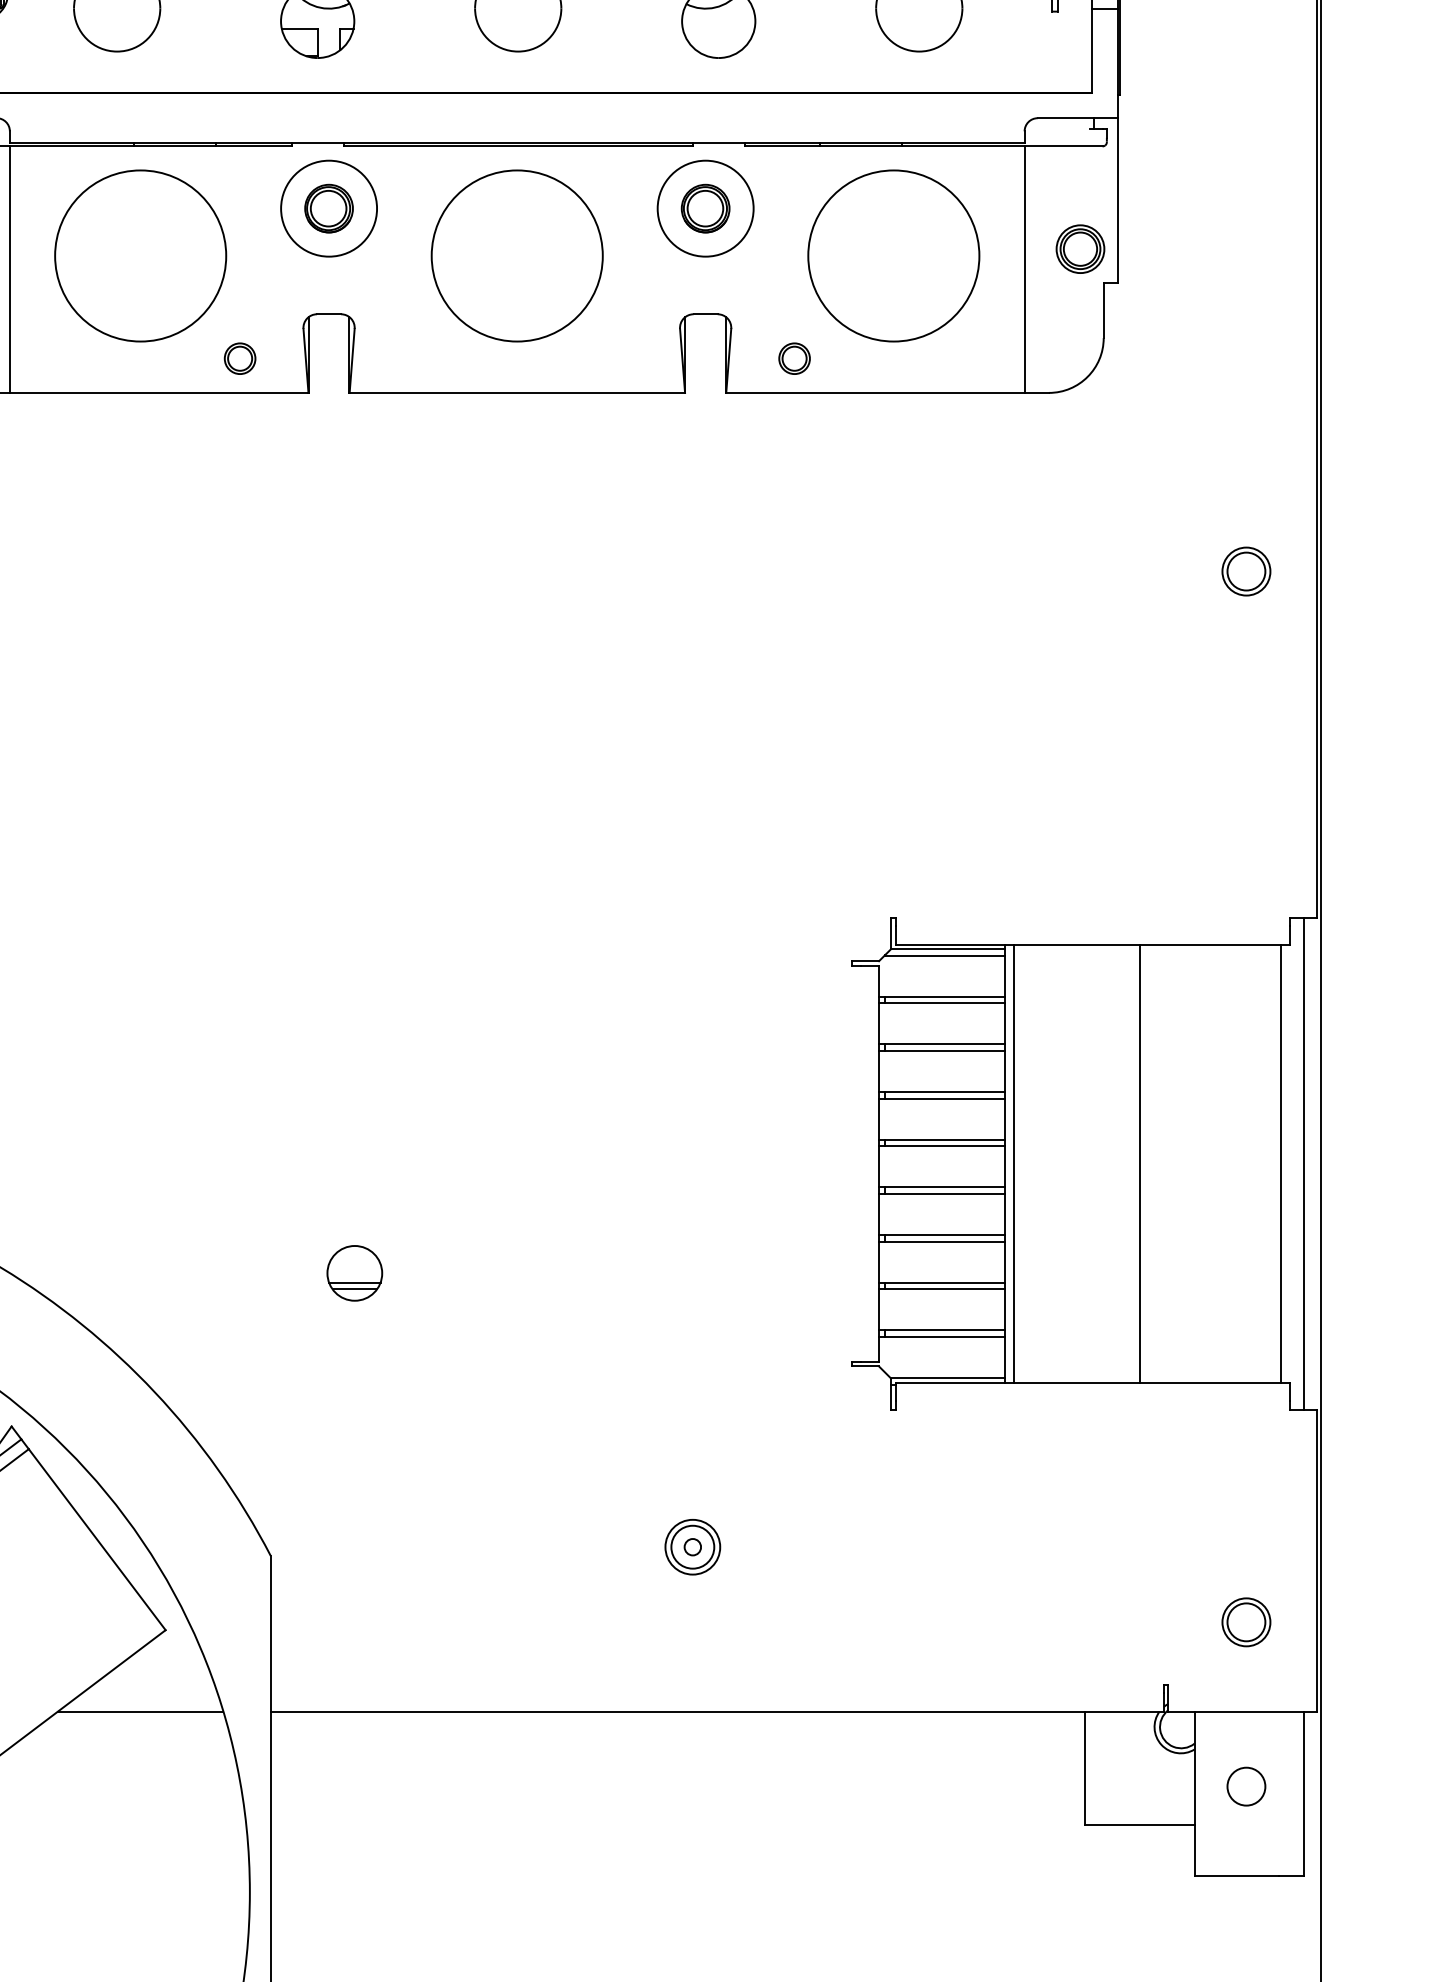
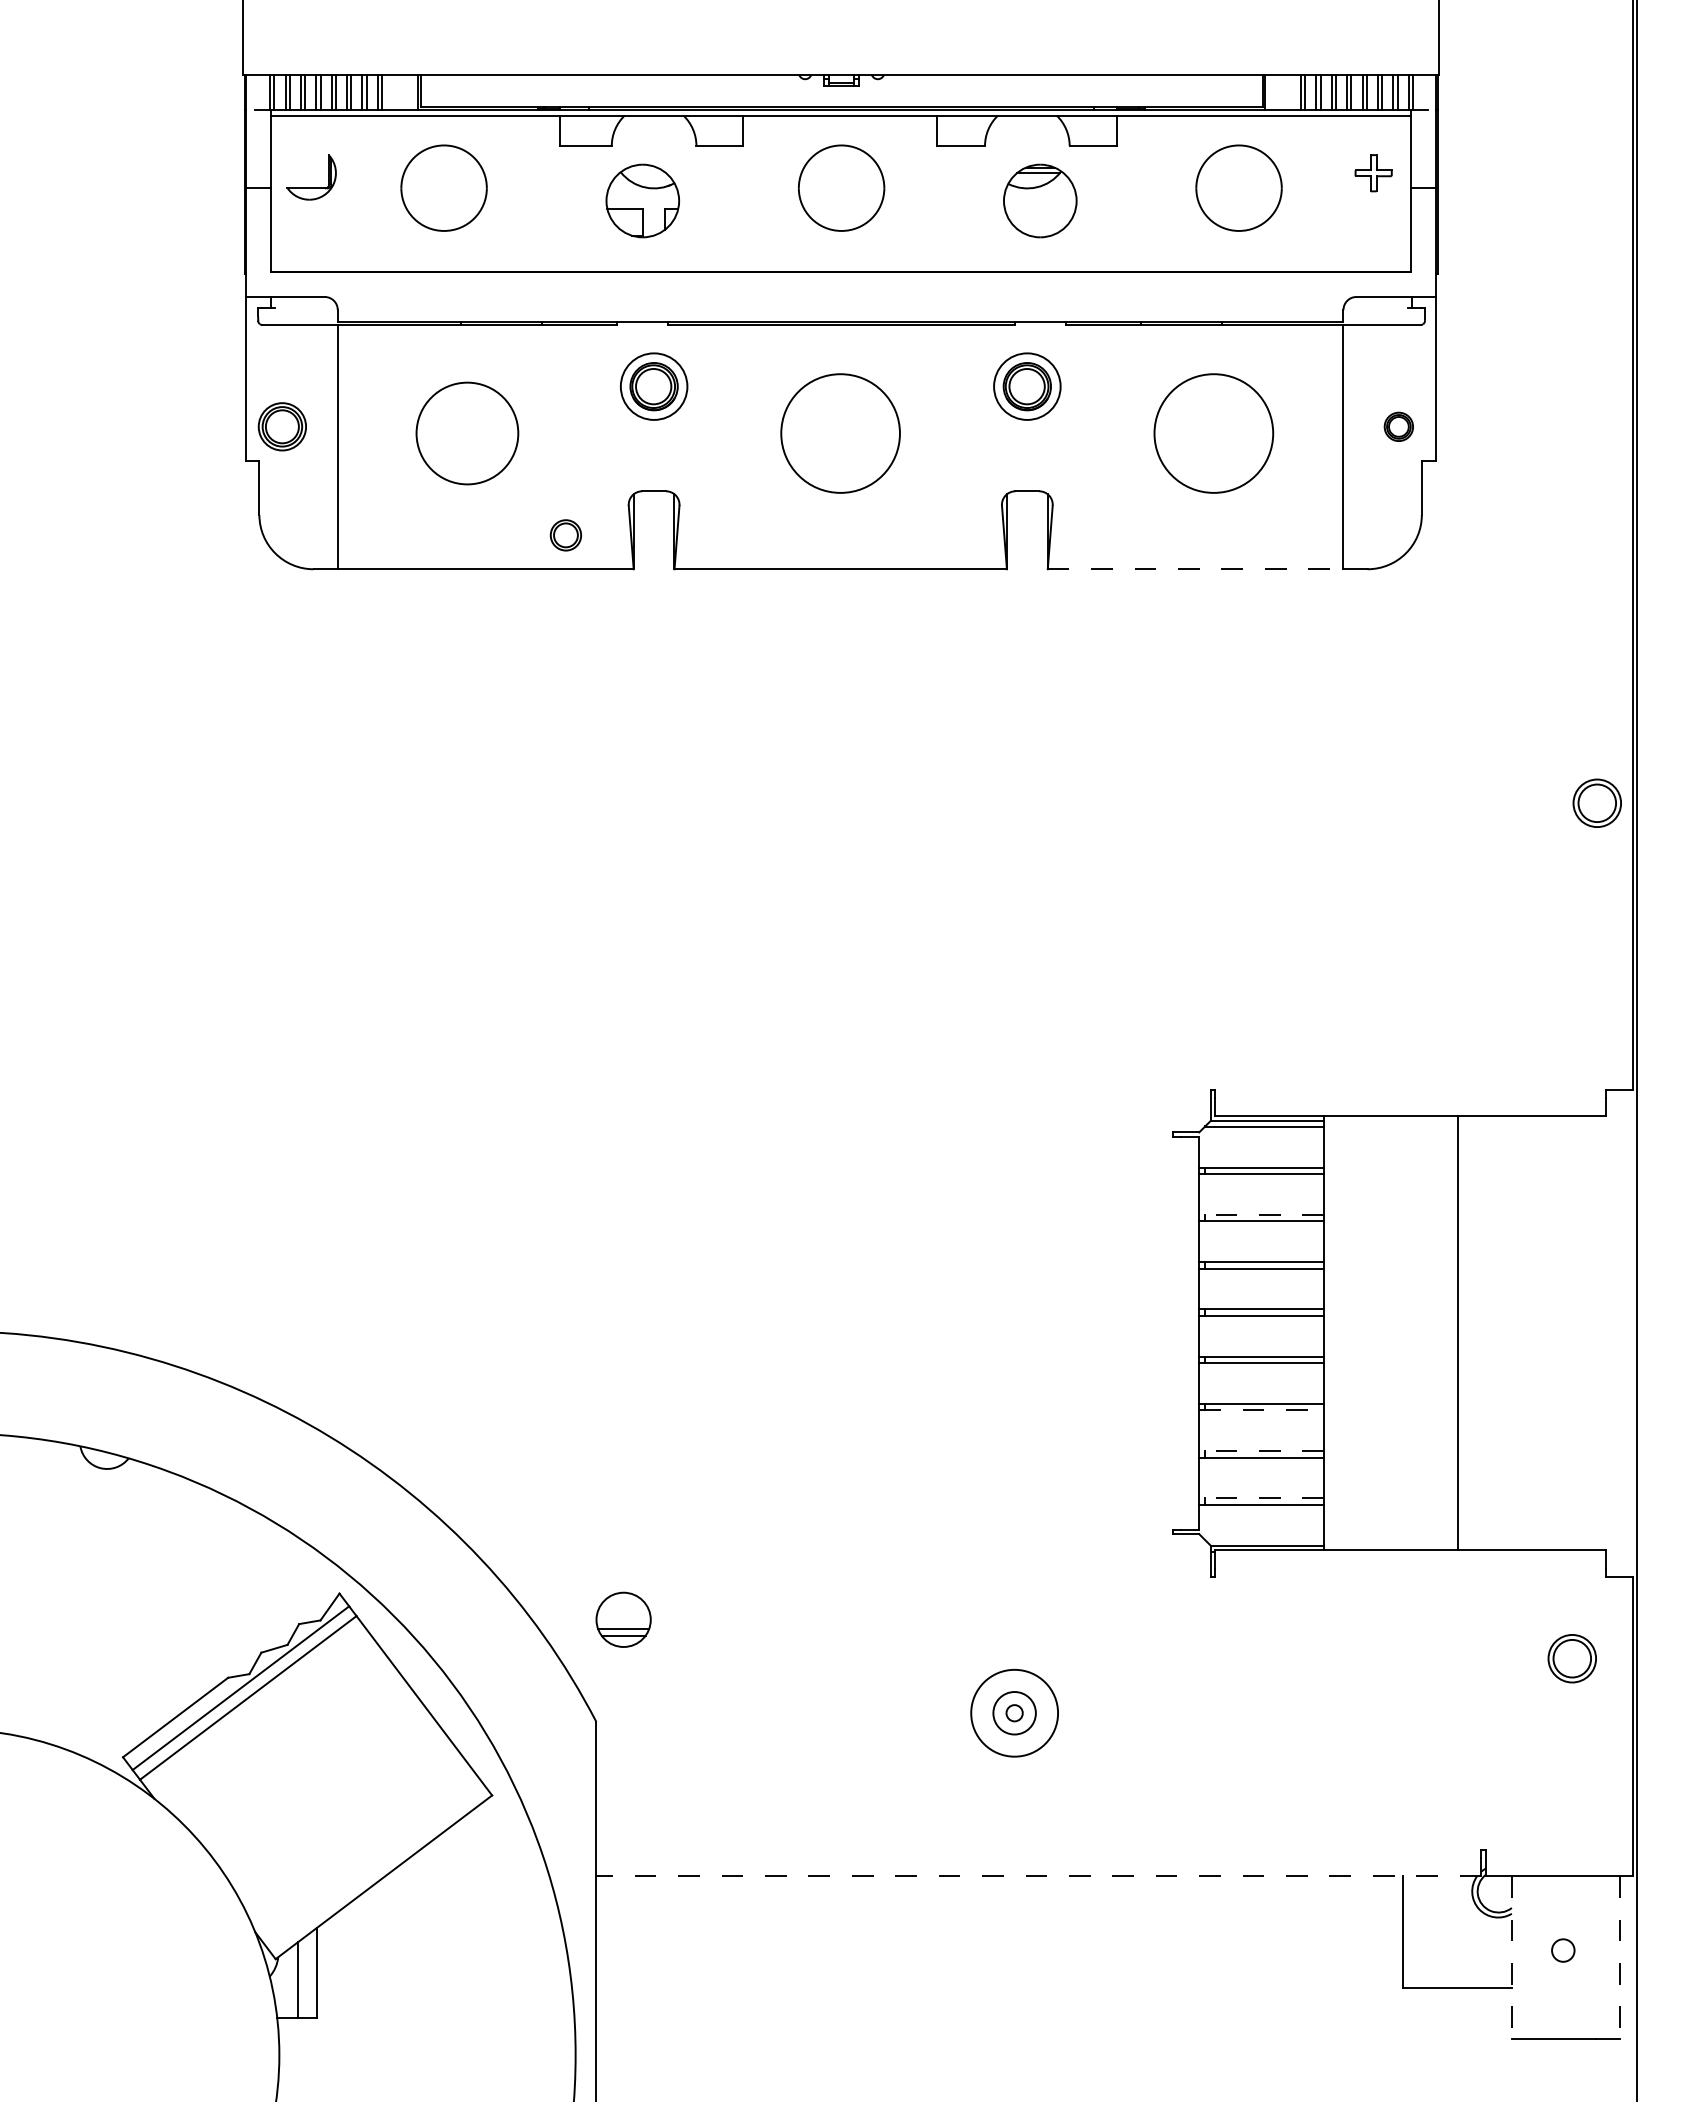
circle: (328, 208) -> (653, 386), size x0.7
circle: (704, 208) -> (1026, 386), size x0.7
part: (1080, 248) -> (1398, 426), size x0.6
circle: (140, 255) -> (467, 433), size x0.6
circle: (517, 255) -> (840, 433), size x0.7
circle: (893, 255) -> (1213, 433), size x0.7
part: (794, 358) -> (1115, 535), removed
line: (875, 393) -> (1195, 569), solid -> dashed
part: (1245, 570) -> (1596, 802), moved
line: (941, 1043) -> (1261, 1214), solid -> dashed
line: (1304, 1163) -> (1620, 1332), removed
line: (1014, 1164) -> (1333, 1333), removed
line: (1280, 1164) -> (1597, 1333), removed
line: (942, 1241) -> (1262, 1410), solid -> dashed
part: (354, 1273) -> (623, 1619), moved
line: (941, 1283) -> (1261, 1451), solid -> dashed
line: (941, 1330) -> (1261, 1498), solid -> dashed
circle: (692, 1547) -> (1014, 1713), size x1.6
part: (1245, 1622) -> (1571, 1658), moved
line: (140, 1711) -> (467, 1876), removed
line: (716, 1711) -> (1038, 1876), solid -> dashed
circle: (1246, 1786) -> (1563, 1950), size x0.6
line: (1194, 1794) -> (1511, 1958), solid -> dashed
line: (1304, 1794) -> (1620, 1958), solid -> dashed

